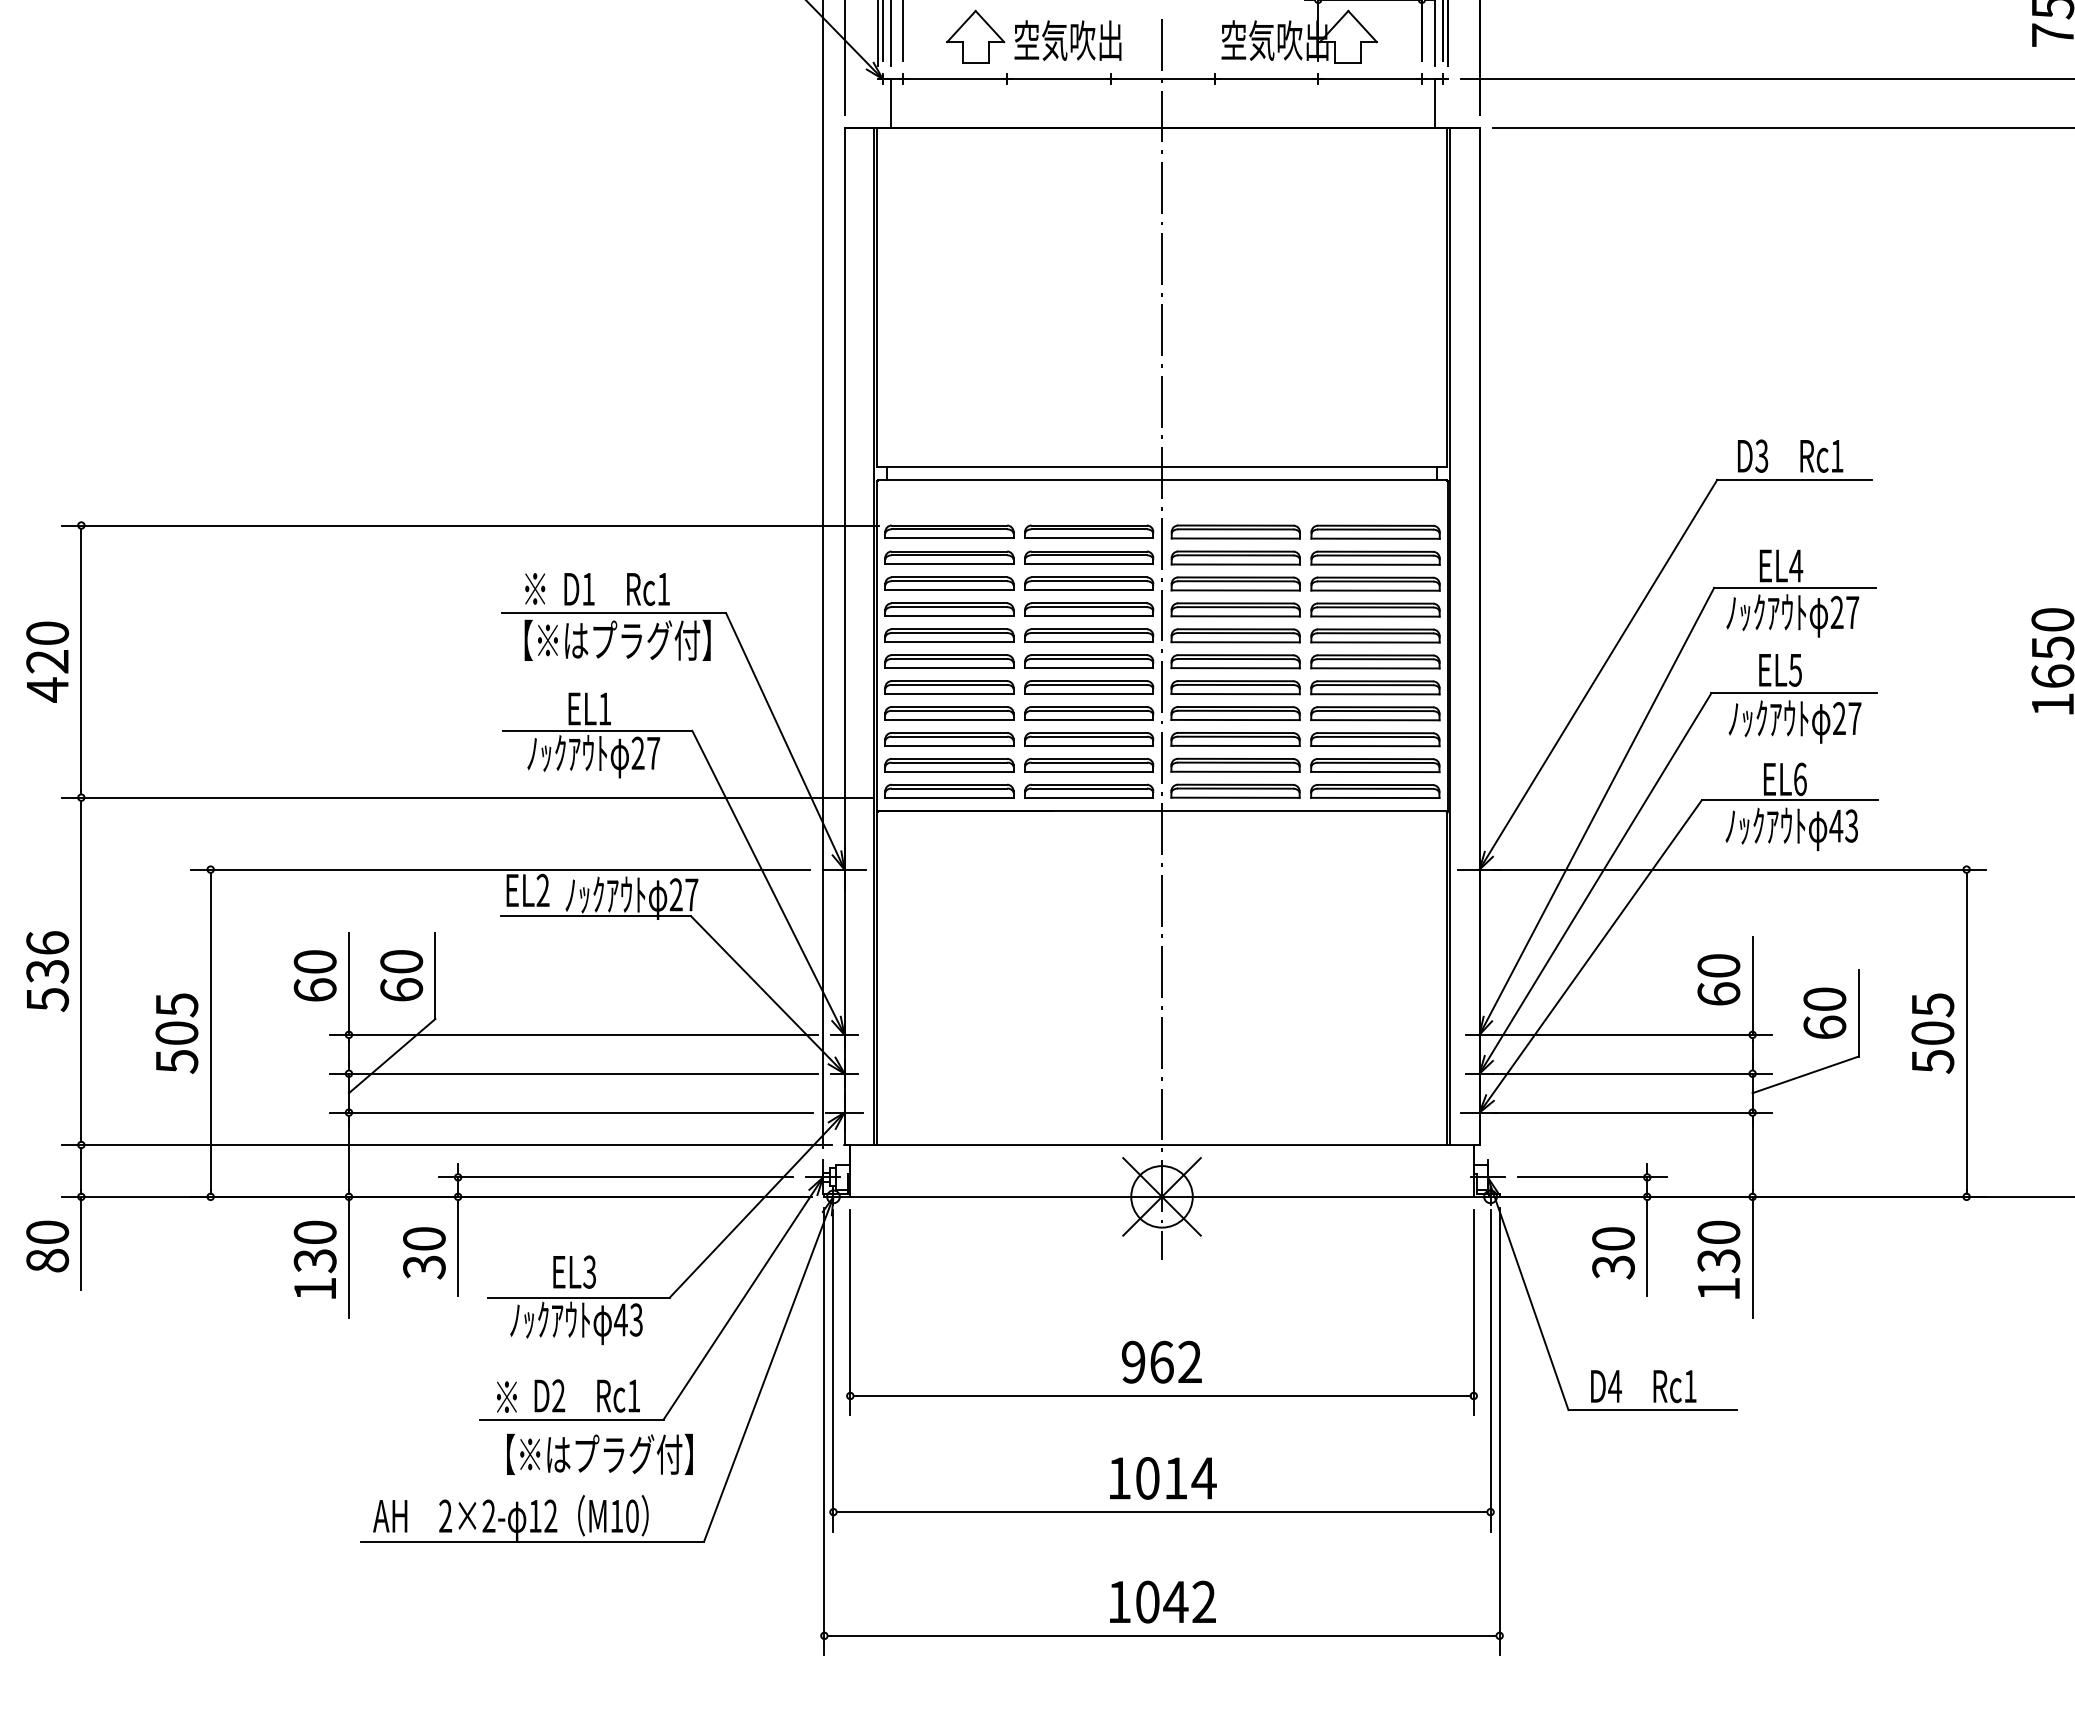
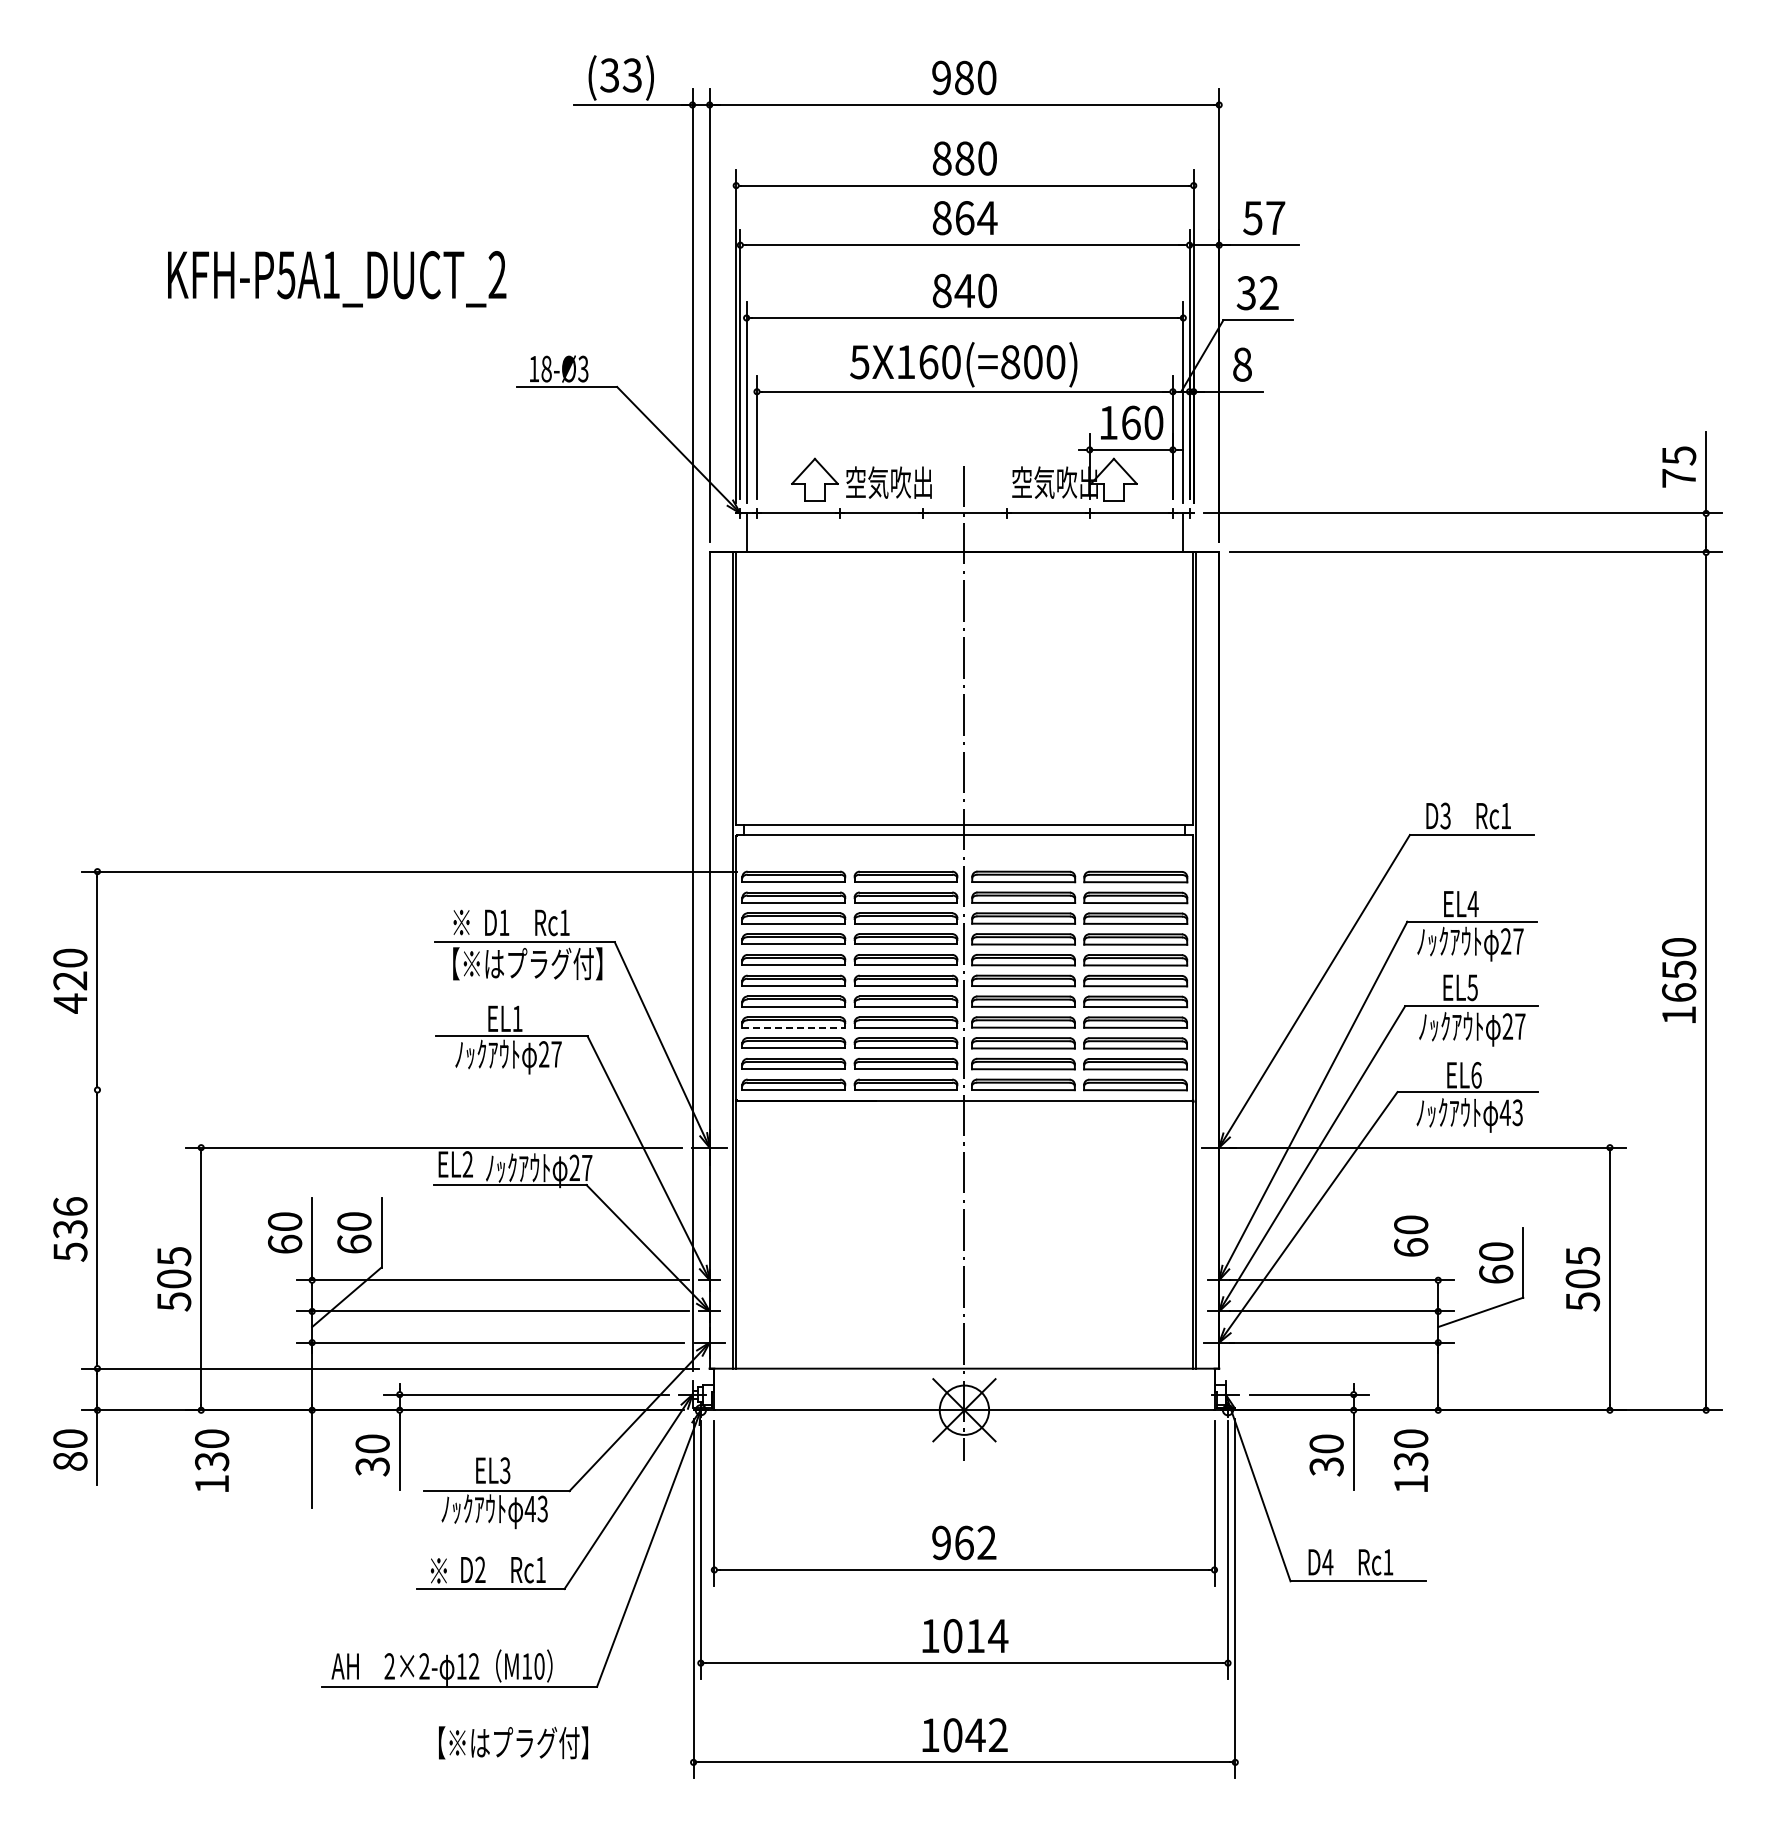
line: (950, 719) -> (794, 1027), solid -> dashed
line: (466, 798) -> (406, 1090), removed
line: (1752, 985) -> (1438, 1240), removed
line: (1752, 1257) -> (1438, 1458), removed
text: (315, 1259) -> (212, 1460), moved
text: (599, 1453) -> (513, 1742), moved

